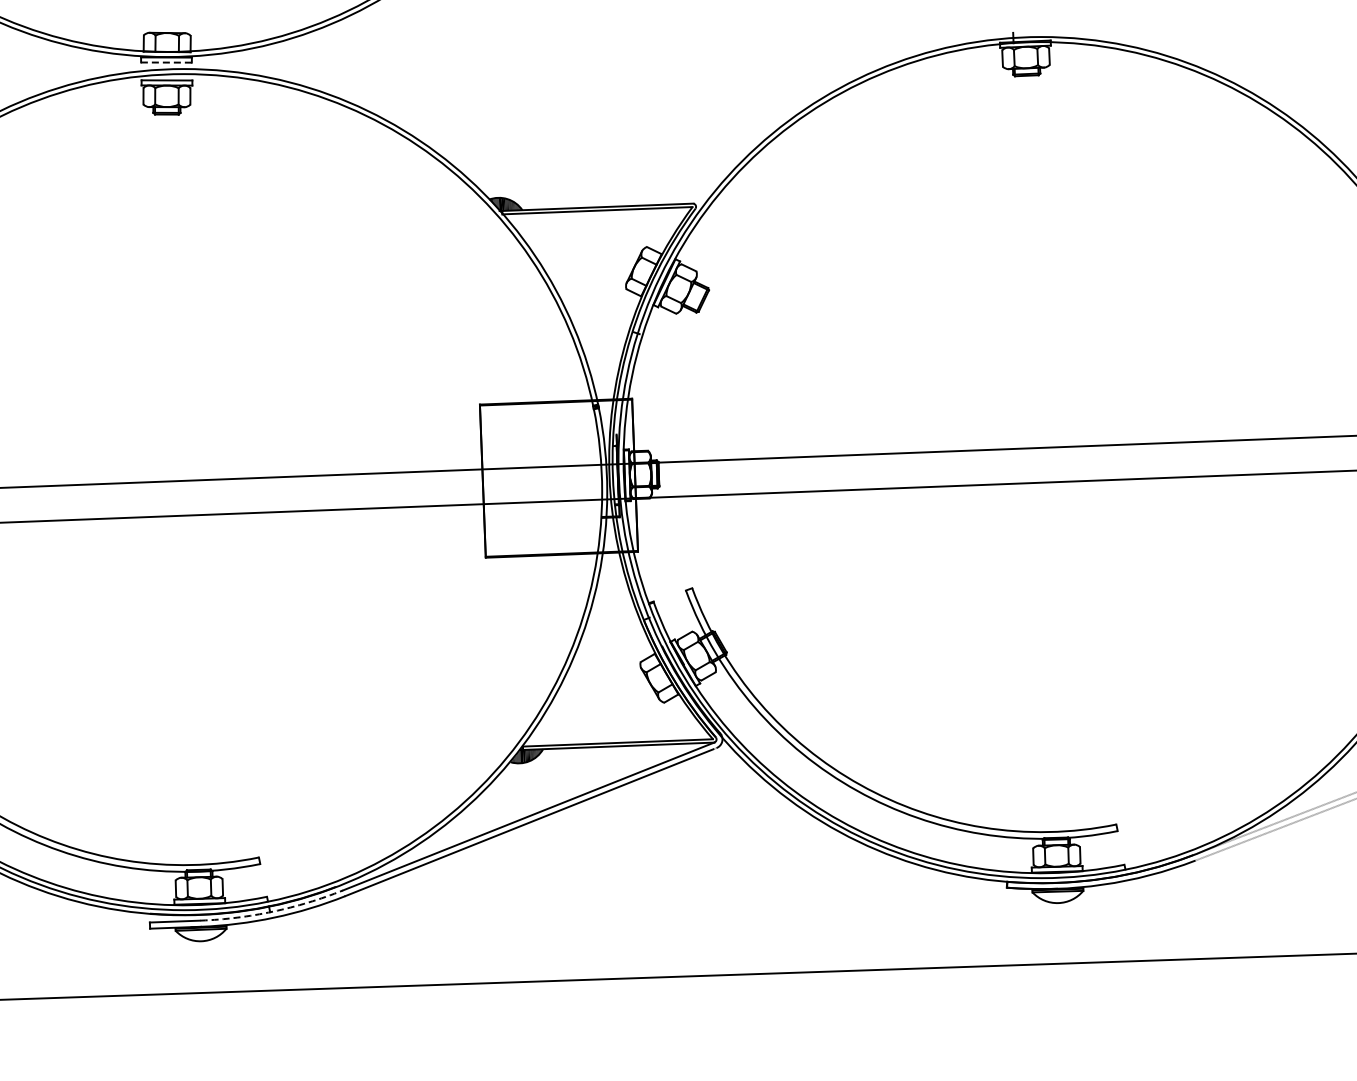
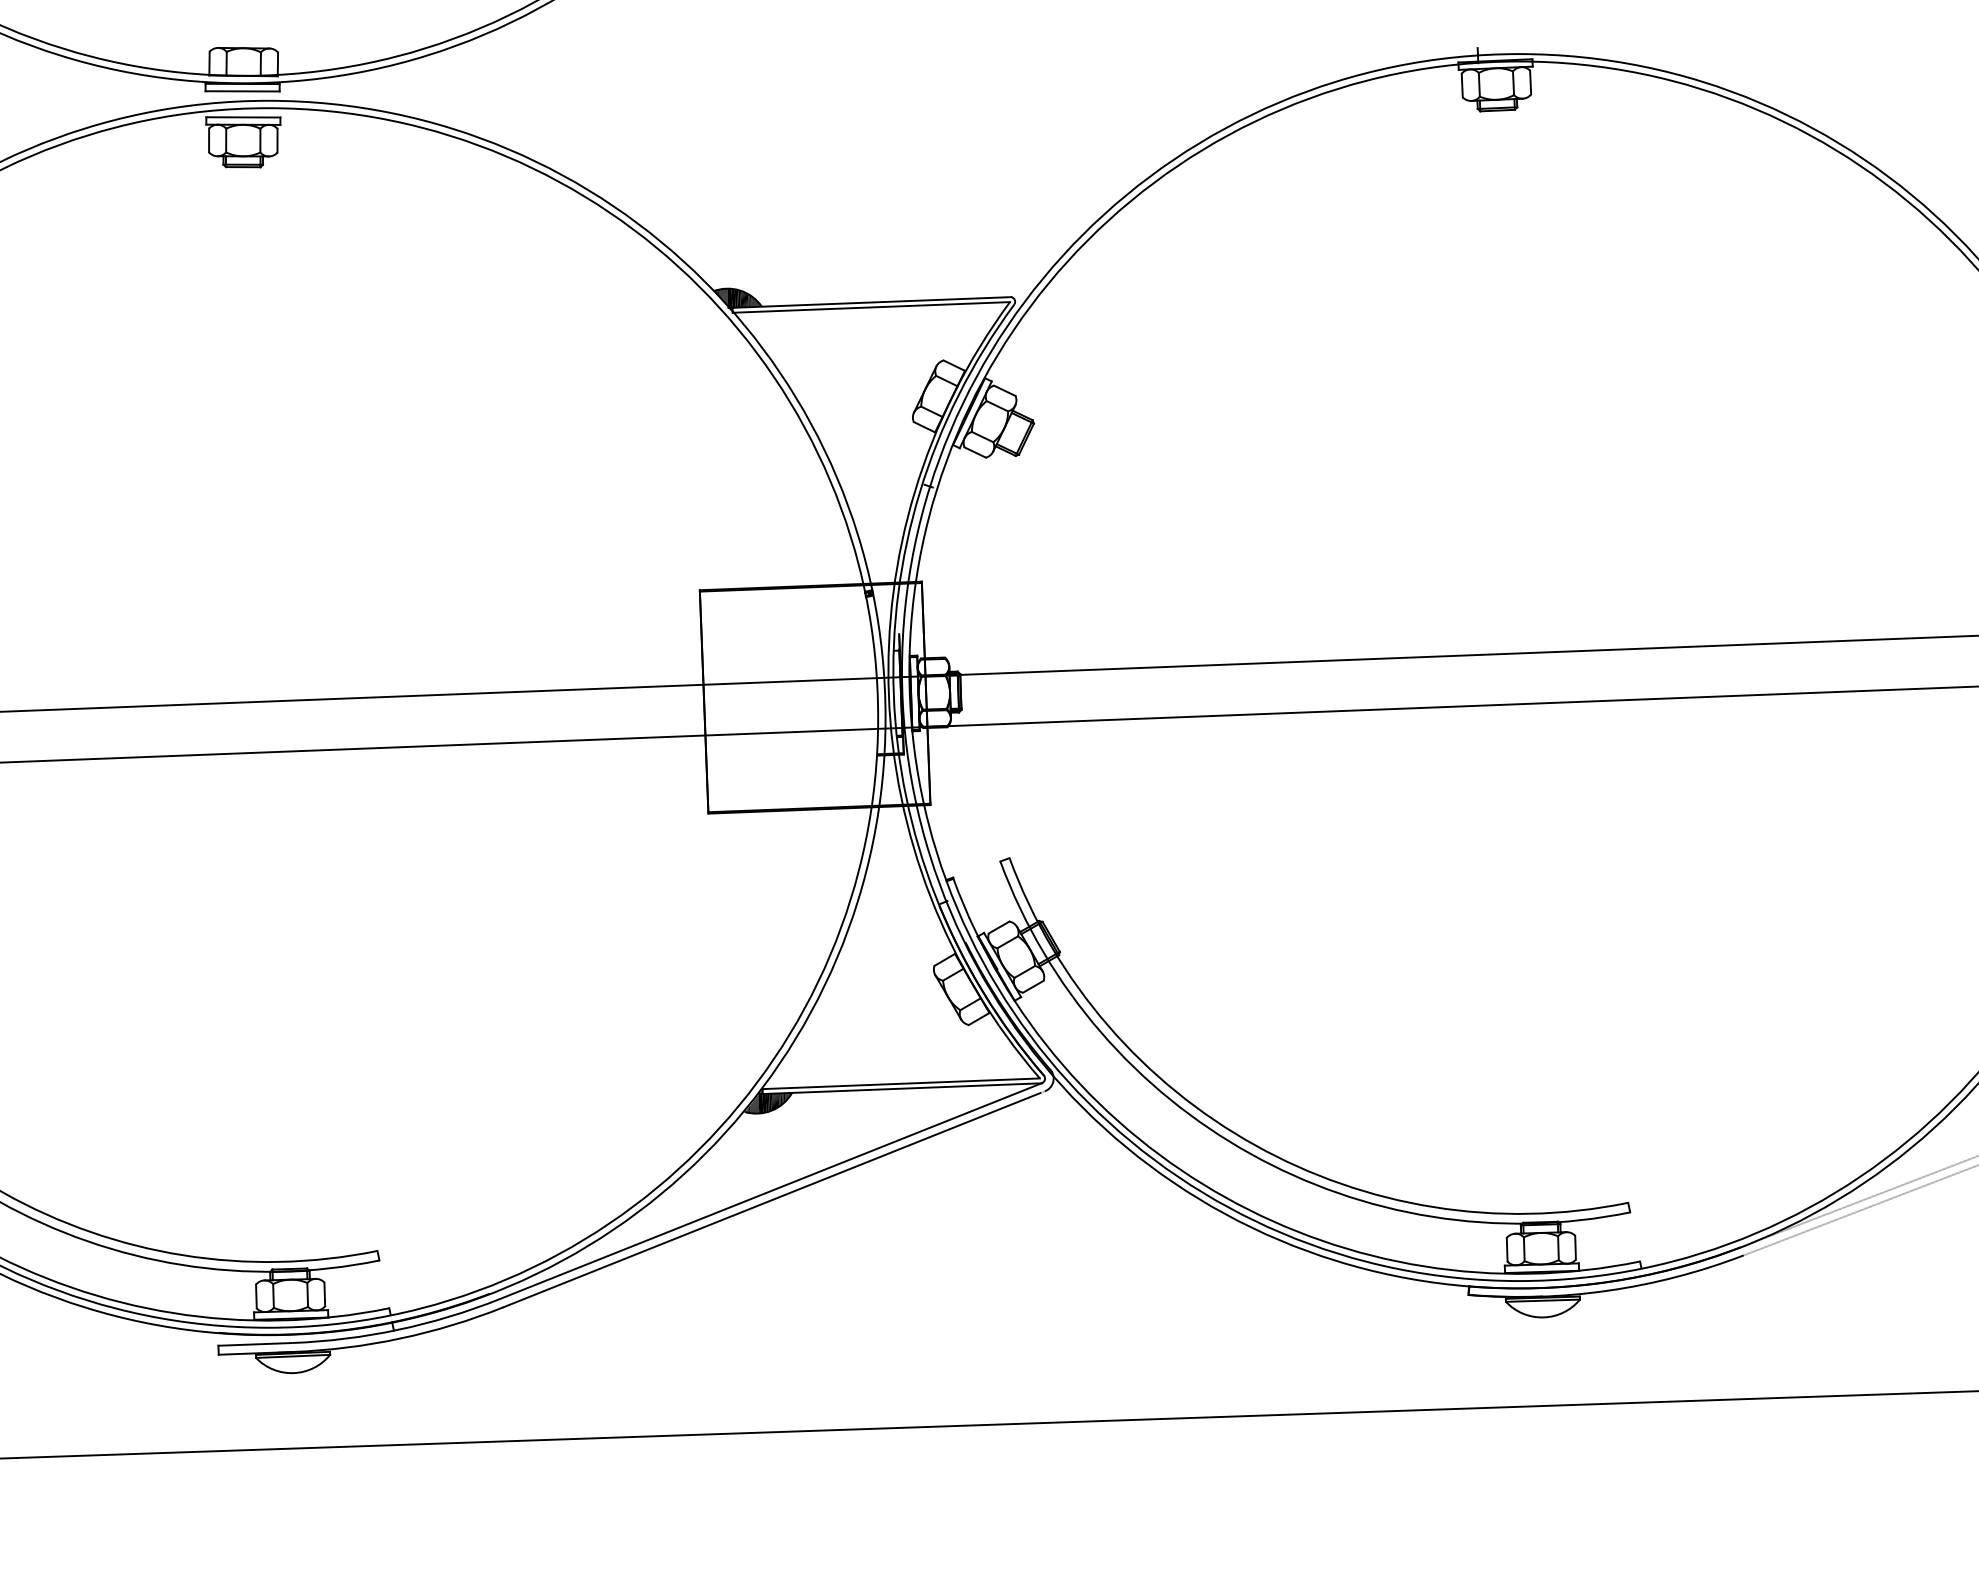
line: (165, 62) -> (241, 91), dashed -> solid
arc: (273, 911) -> (398, 1329), dashed -> solid

